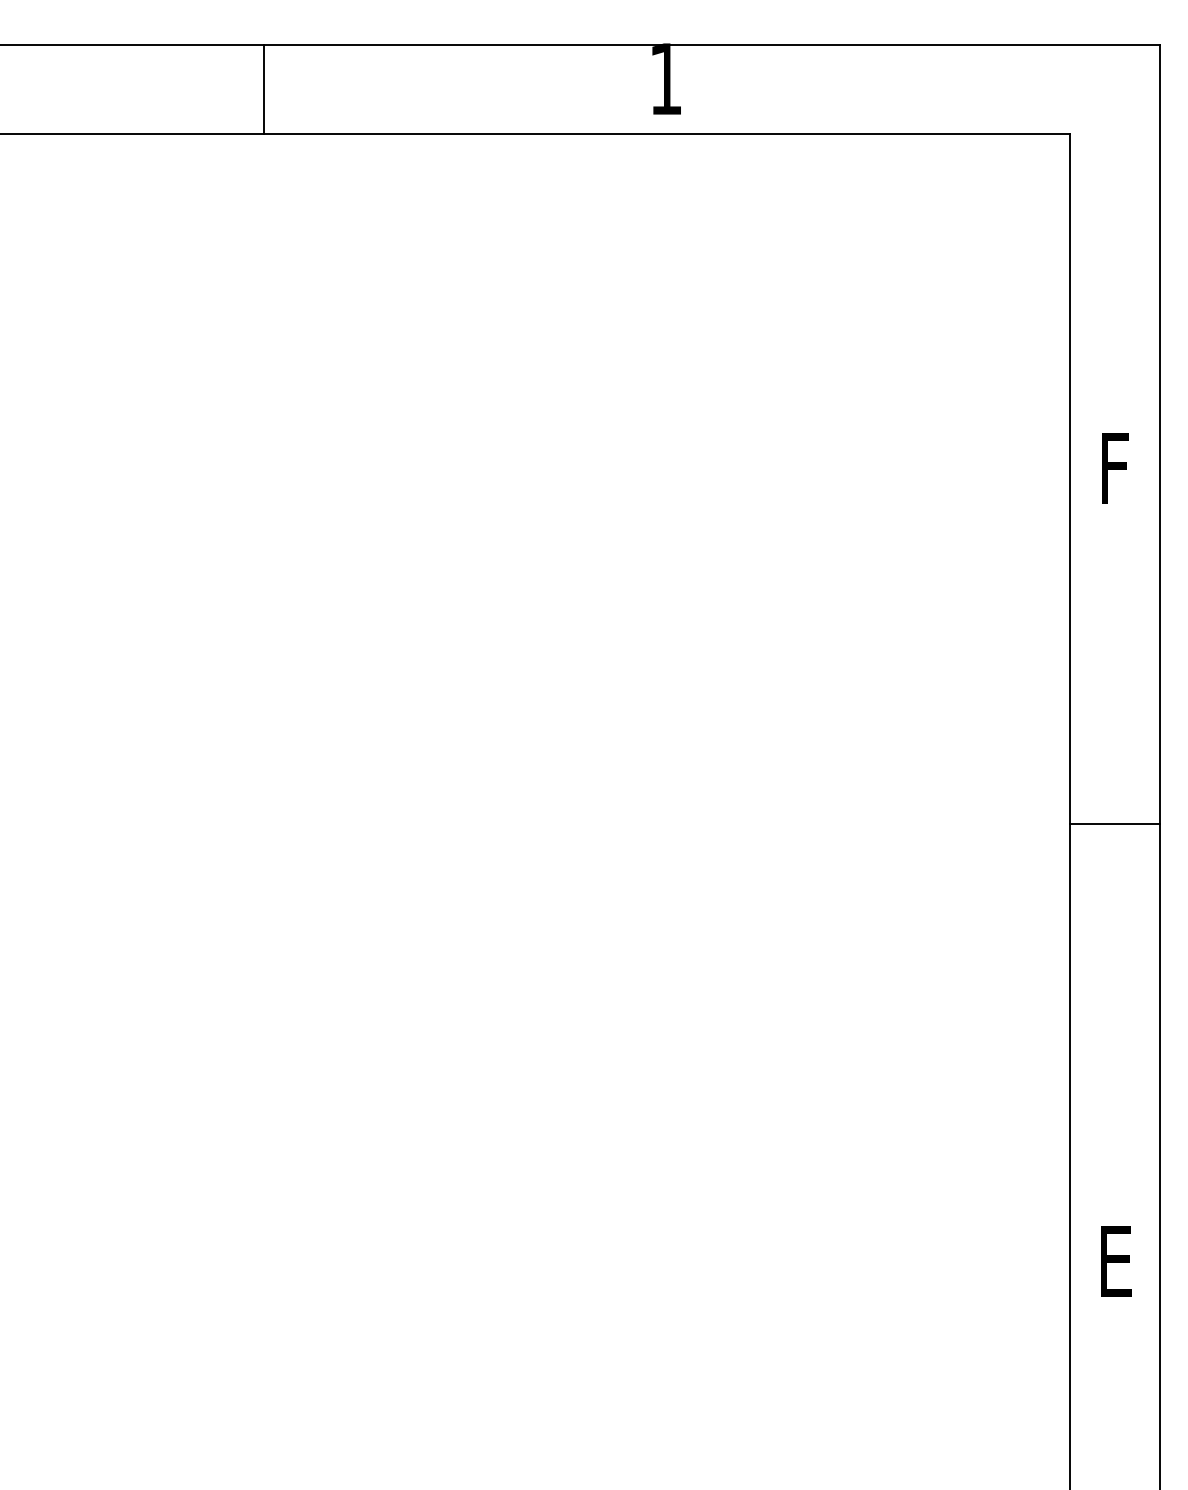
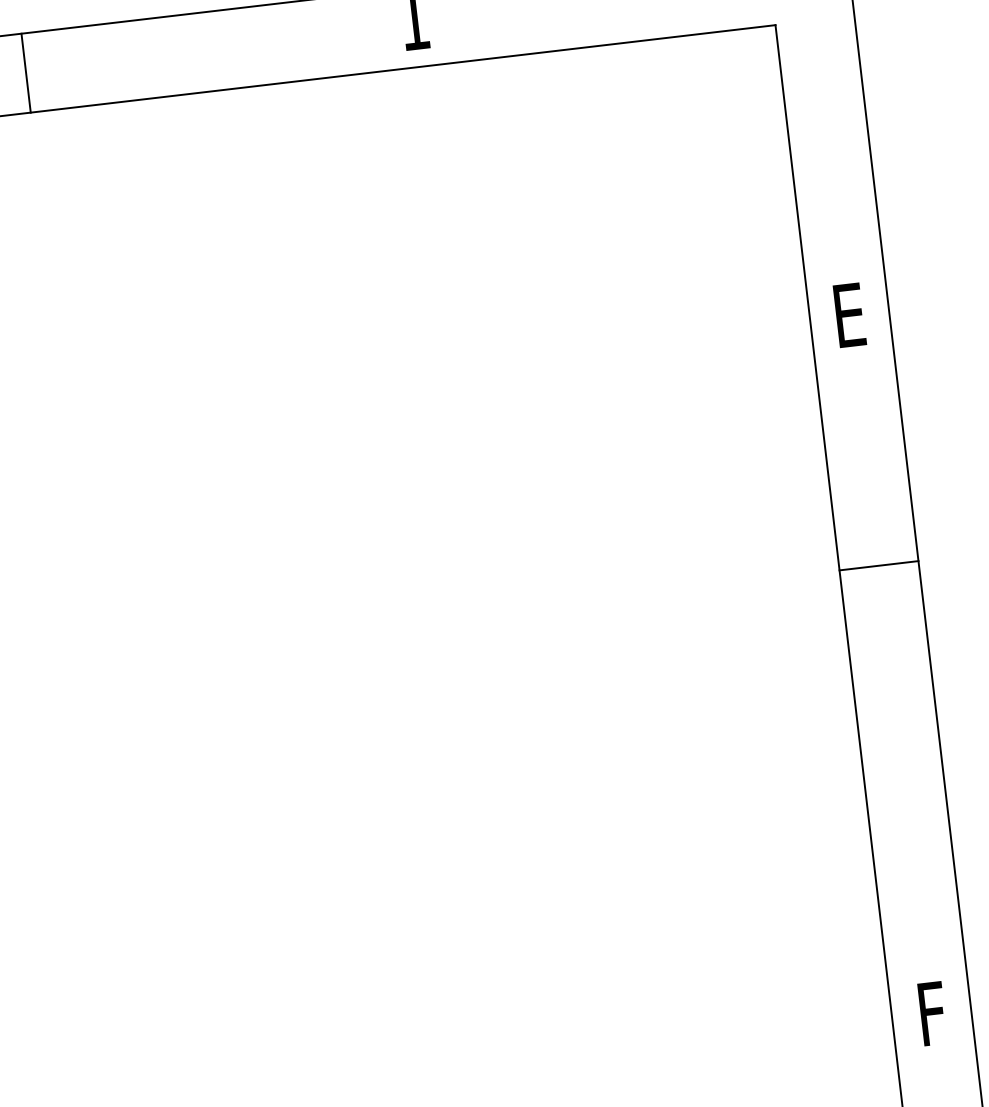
line: (263, 89) -> (26, 73), moved
text: (1115, 468) -> (850, 315), F -> E
line: (1114, 824) -> (878, 566), moved
text: (1116, 1261) -> (933, 1013), E -> F

